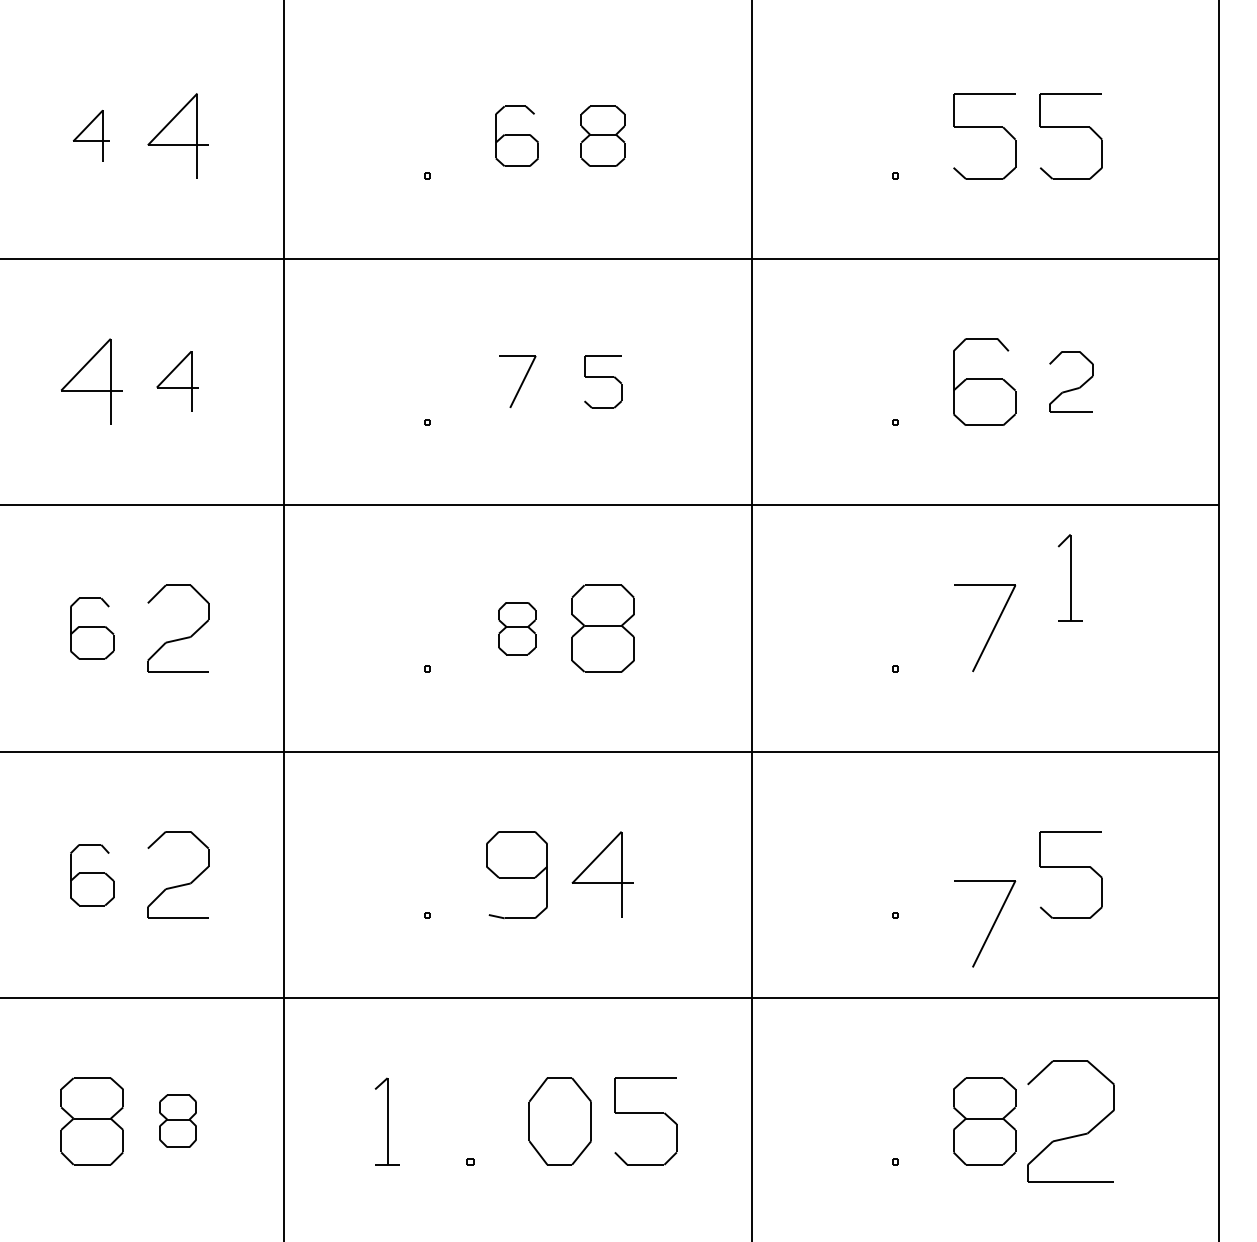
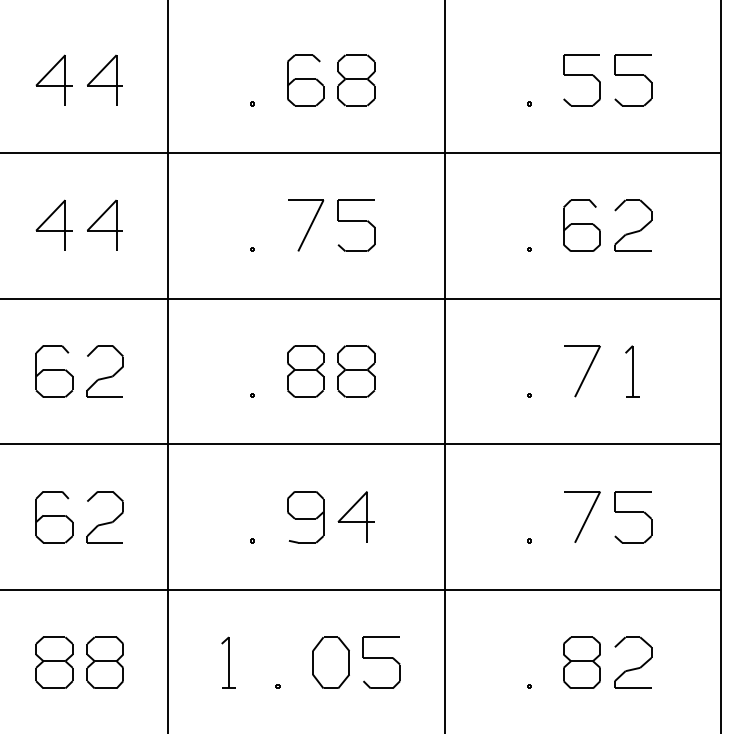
part: (90, 134) -> (53, 79), size x1.67
part: (516, 136) -> (305, 80), size x1.43
part: (603, 136) -> (356, 80), size x1.43
part: (176, 379) -> (104, 224), size x1.43
part: (518, 381) -> (306, 225), size x1.67
part: (603, 381) -> (356, 225), size x1.67
part: (1071, 381) -> (633, 225), size x1.43
part: (1069, 577) -> (632, 371), moved
part: (92, 628) -> (54, 371), size x1.43
part: (516, 628) -> (305, 371), size x1.67
part: (92, 875) -> (54, 517), size x1.43
part: (985, 922) -> (582, 516), moved
part: (176, 1120) -> (104, 662), size x1.67
part: (1071, 1120) -> (633, 662), size x0.71

